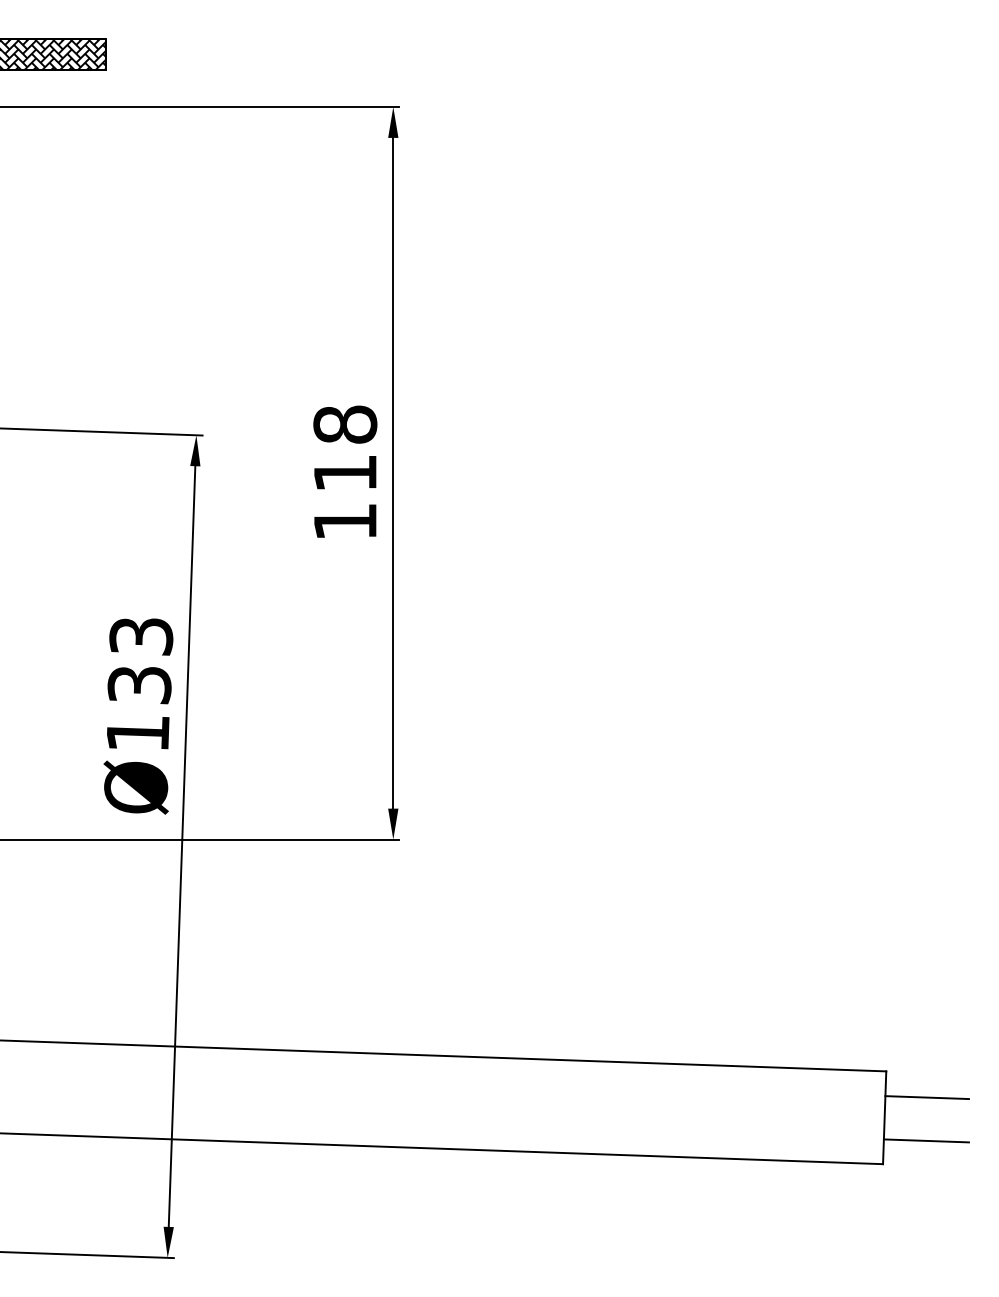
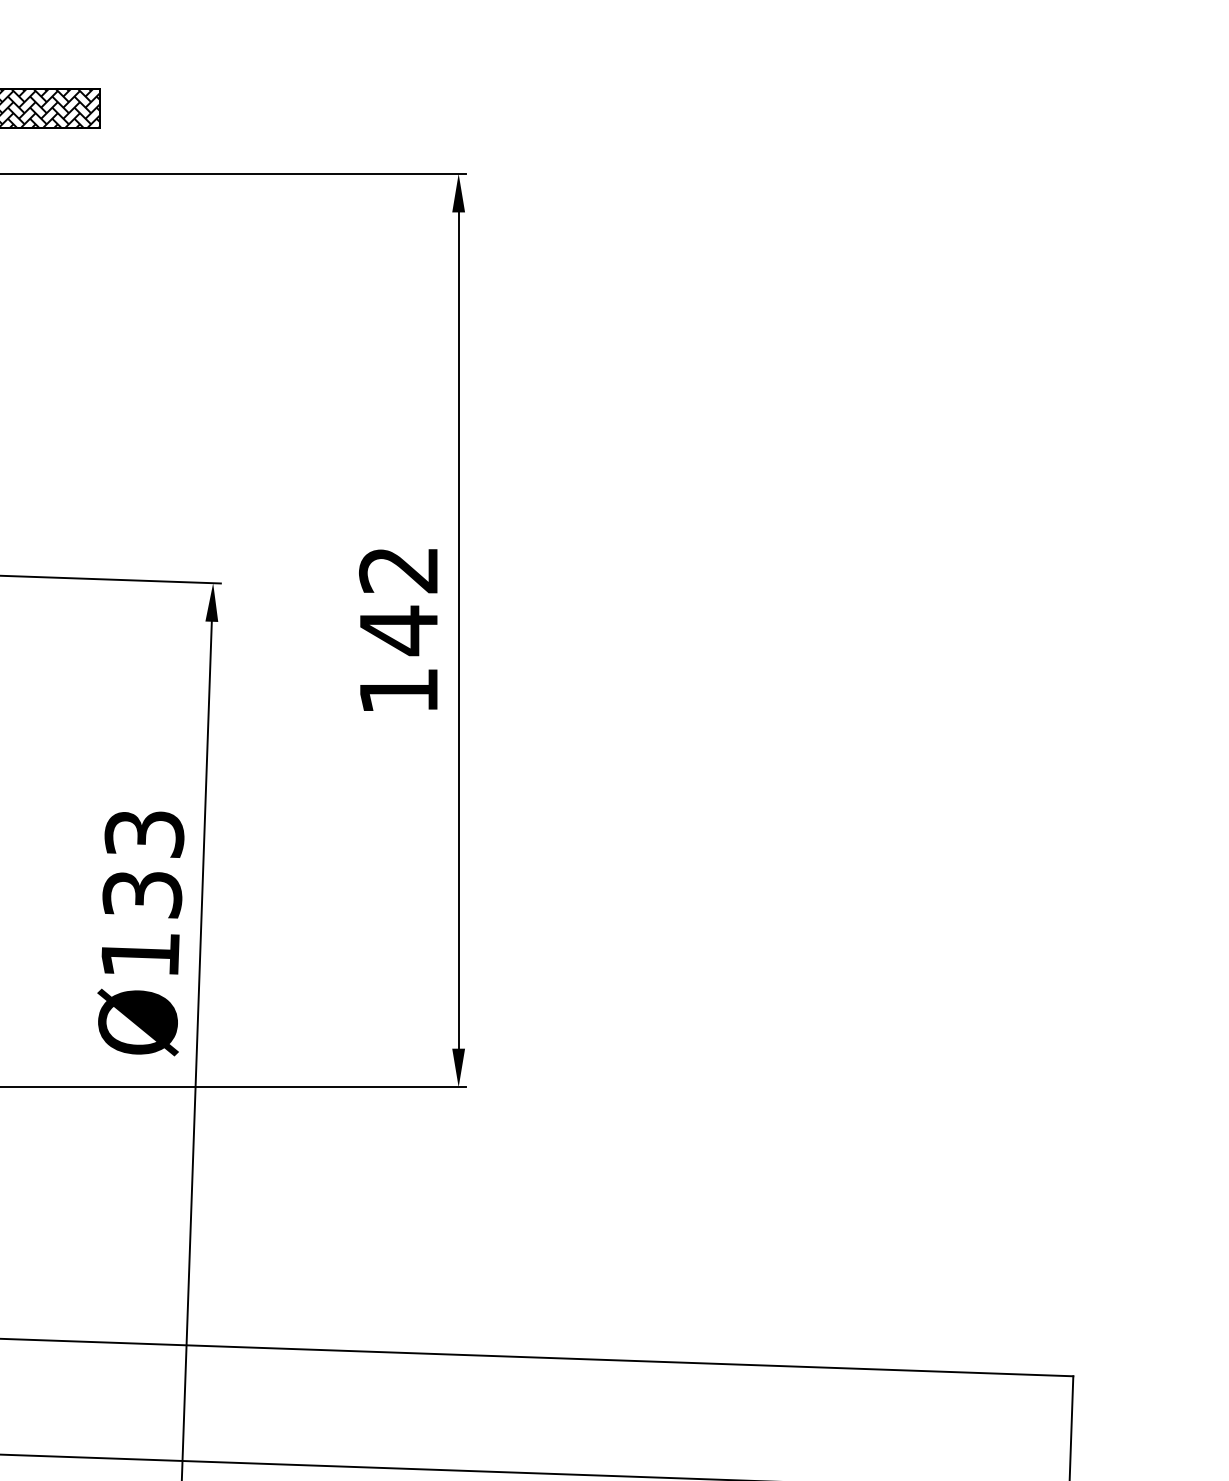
text: (345, 449) -> (399, 600), 118 -> 142
line: (926, 1097) -> (1123, 1408), removed
line: (925, 1140) -> (1122, 1462), removed

